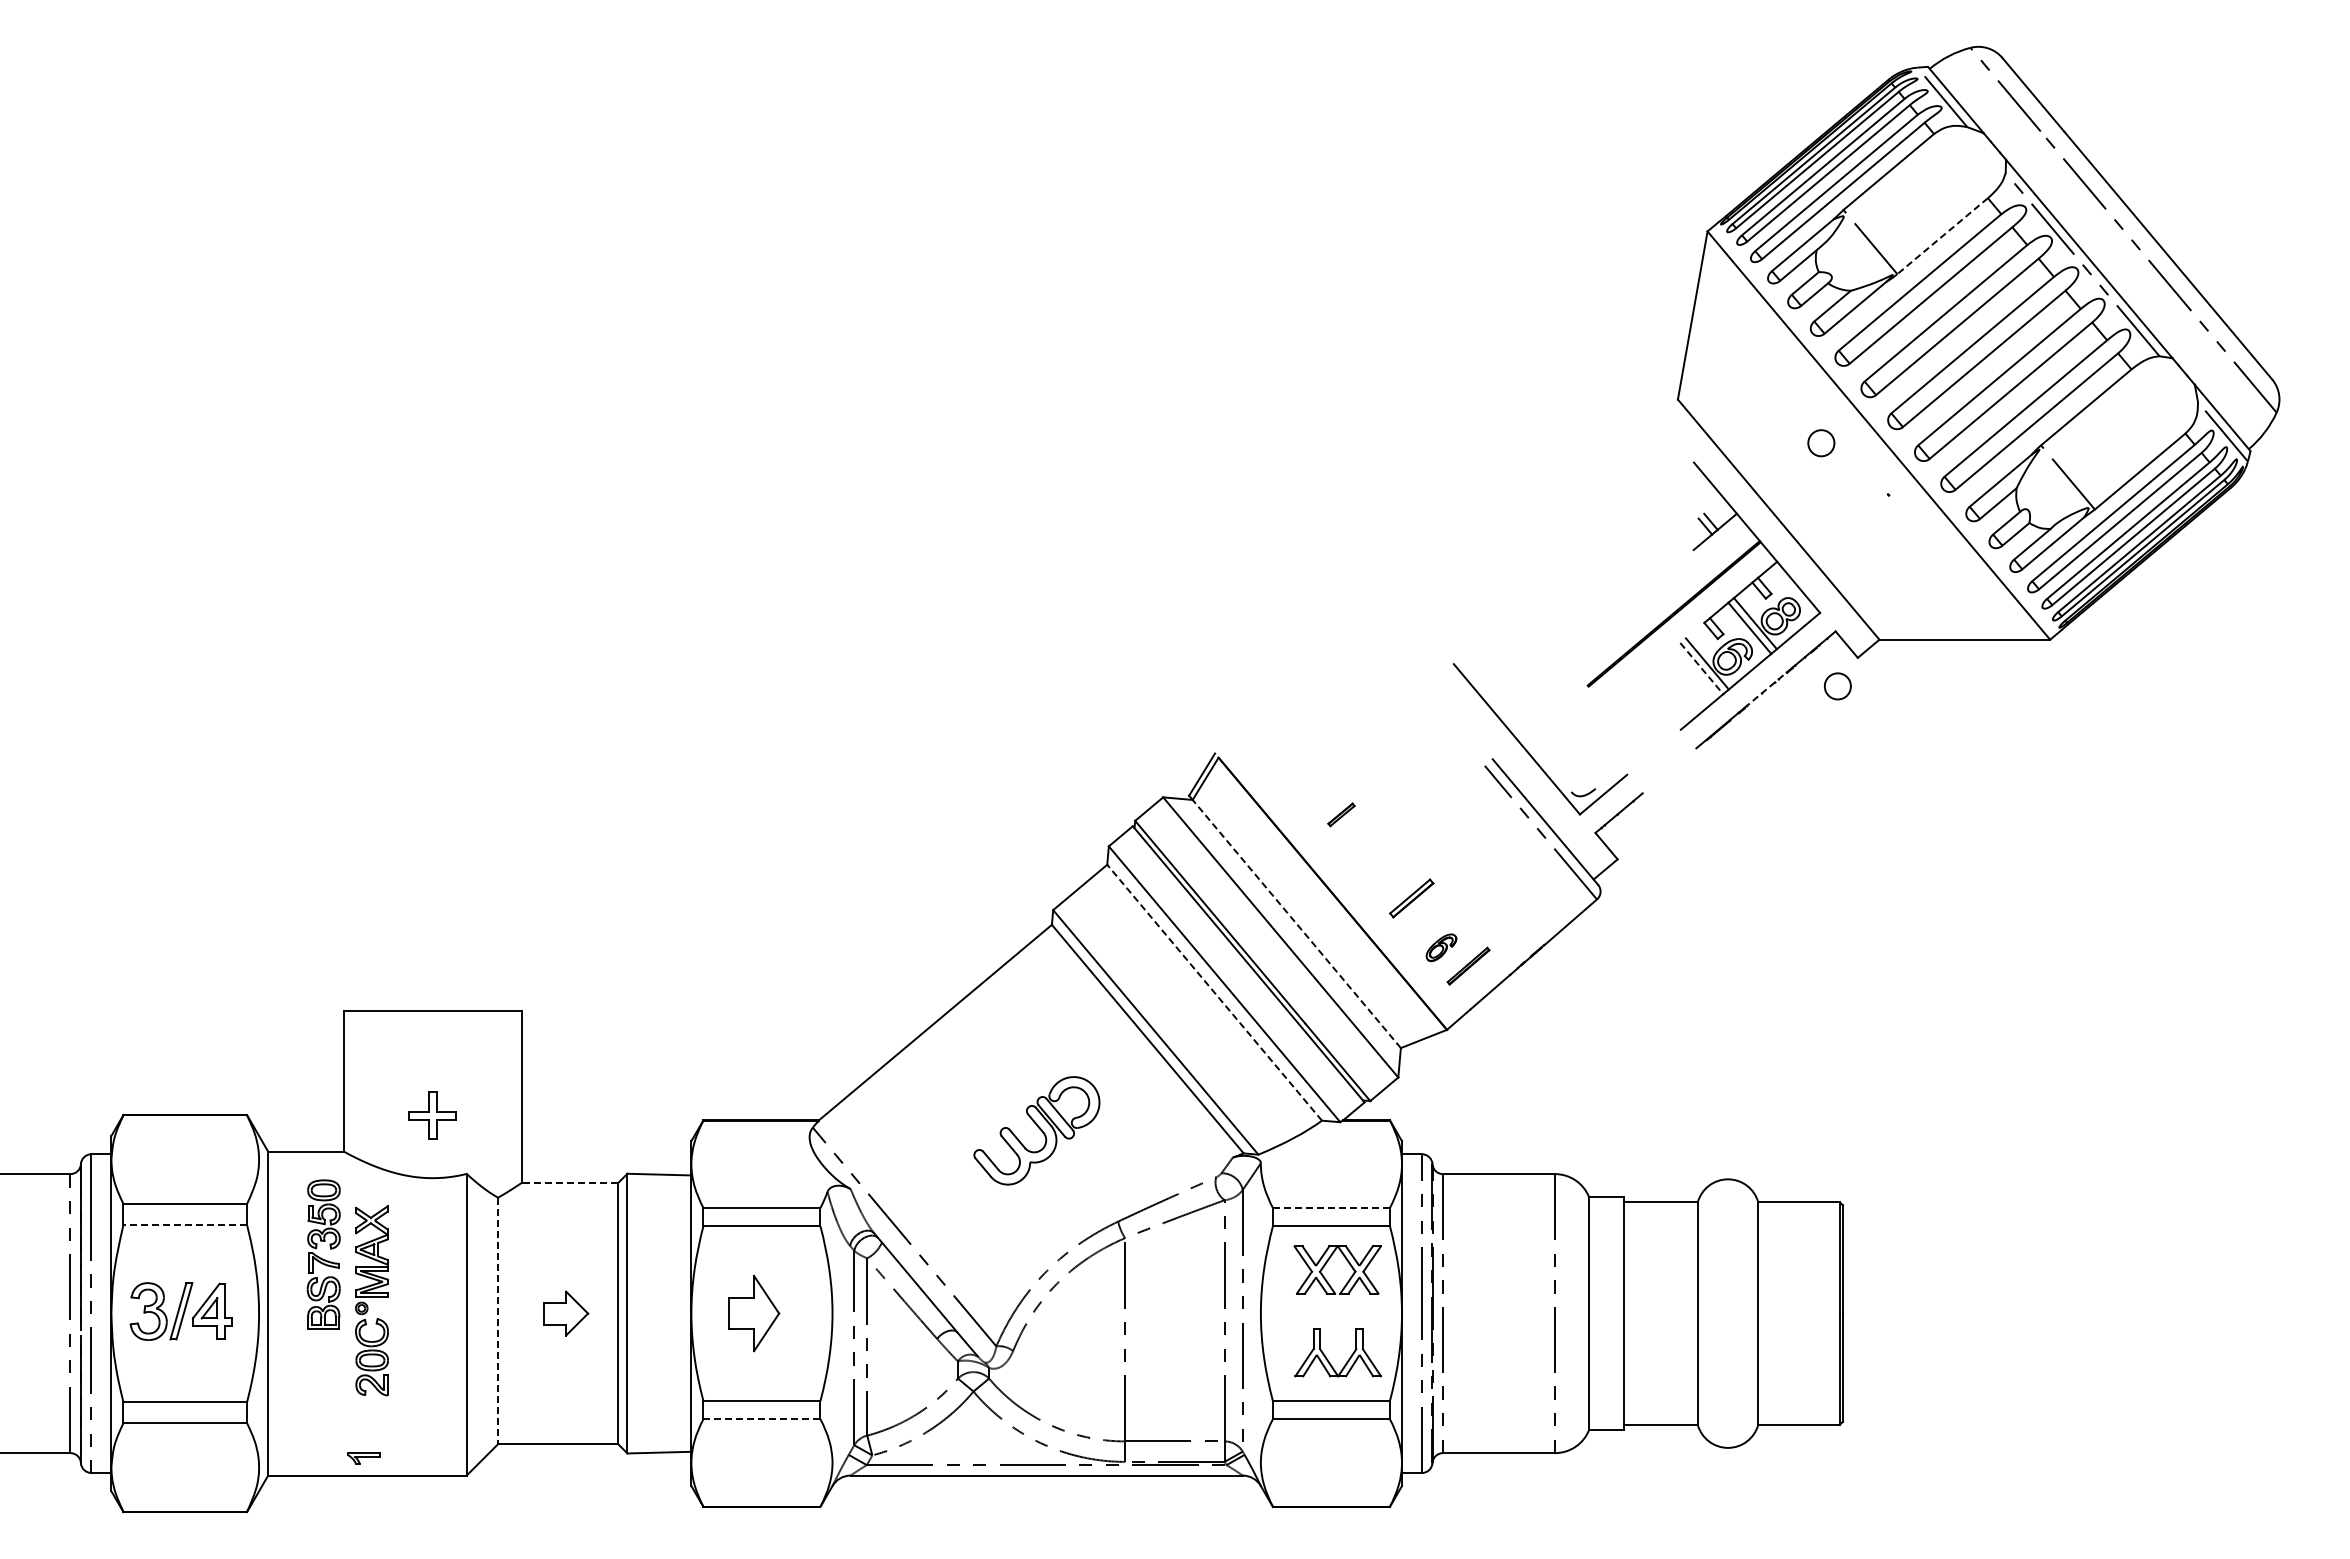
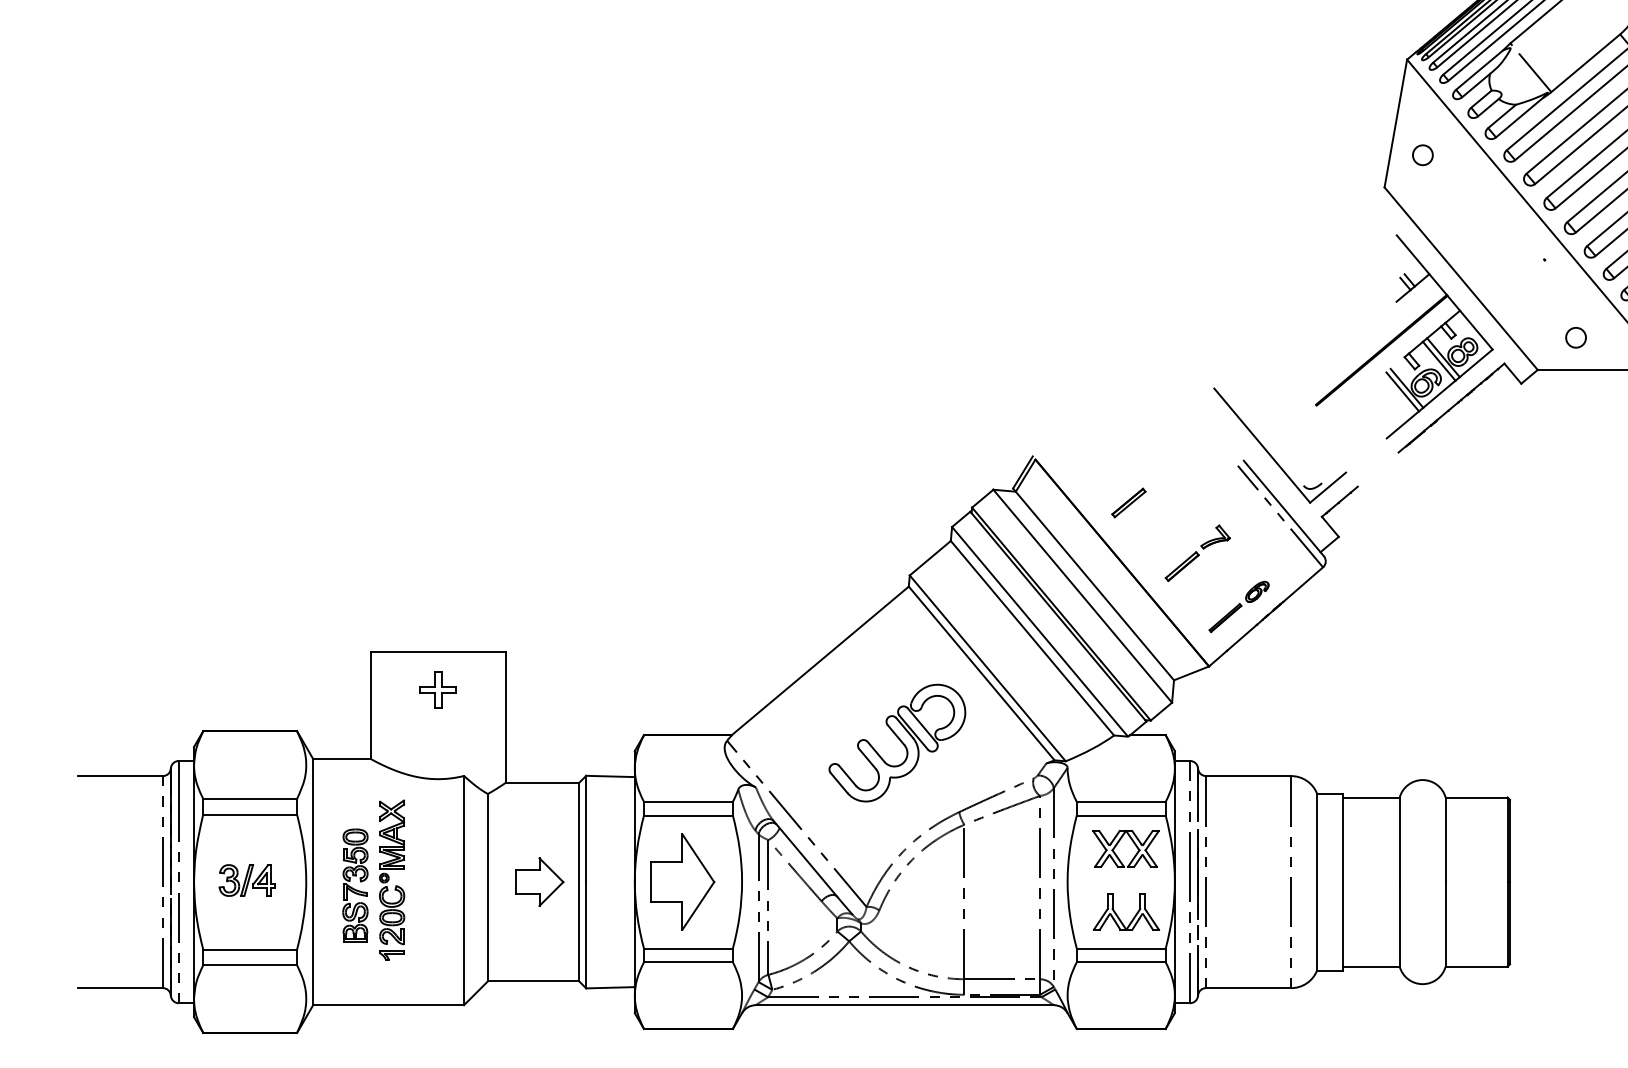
line: (1942, 236) -> (1585, 63), dashed -> solid
part: (1821, 443) -> (1423, 155), moved
line: (1702, 669) -> (1403, 392), dashed -> solid
part: (1837, 686) -> (1575, 337), moved
line: (1765, 690) -> (1451, 408), dashed -> solid
part: (1341, 814) -> (1128, 502), size x1.67
part: (1455, 859) -> (1215, 536), added
line: (1296, 924) -> (1094, 586), dashed -> solid
part: (1441, 947) -> (1257, 591), moved
line: (1214, 992) -> (1032, 638), dashed -> solid
part: (432, 1115) -> (438, 689), moved
part: (1036, 1130) -> (897, 742), size x1.43
line: (569, 1182) -> (542, 782), dashed -> solid
line: (1330, 1208) -> (1120, 802), dashed -> solid
line: (185, 1224) -> (250, 814), dashed -> solid
part: (323, 1254) -> (355, 885), moved
part: (180, 1311) -> (246, 880), size x0.71
part: (566, 1313) -> (539, 882), size x1.43
part: (753, 1313) -> (682, 882), size x1.67
line: (498, 1321) -> (488, 888), dashed -> solid
line: (762, 1419) -> (688, 962), dashed -> solid
part: (363, 1458) -> (391, 955), moved

